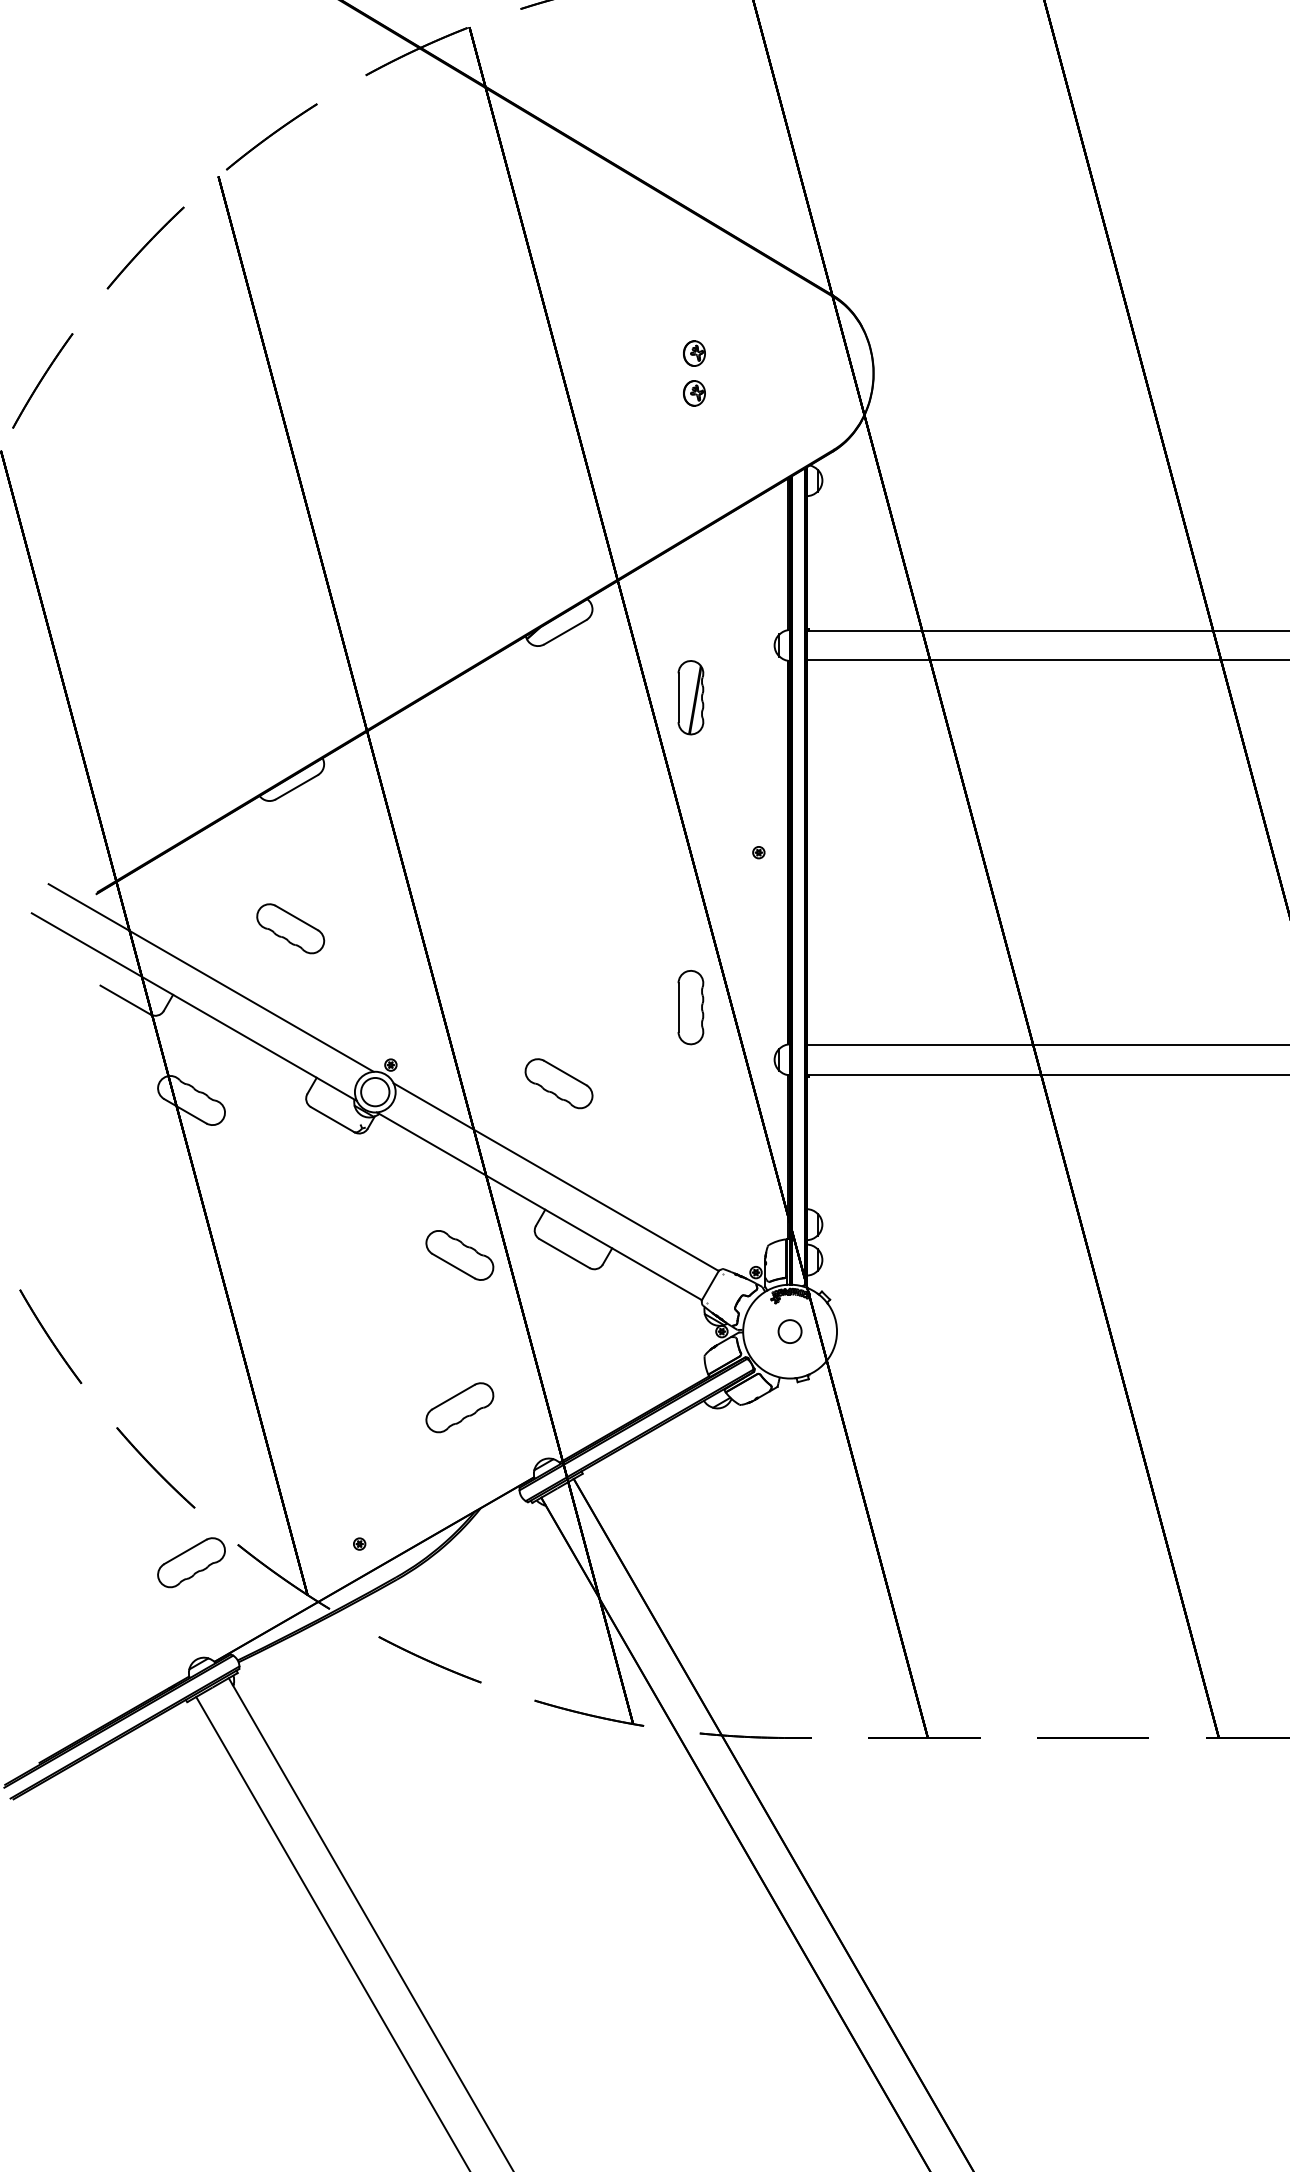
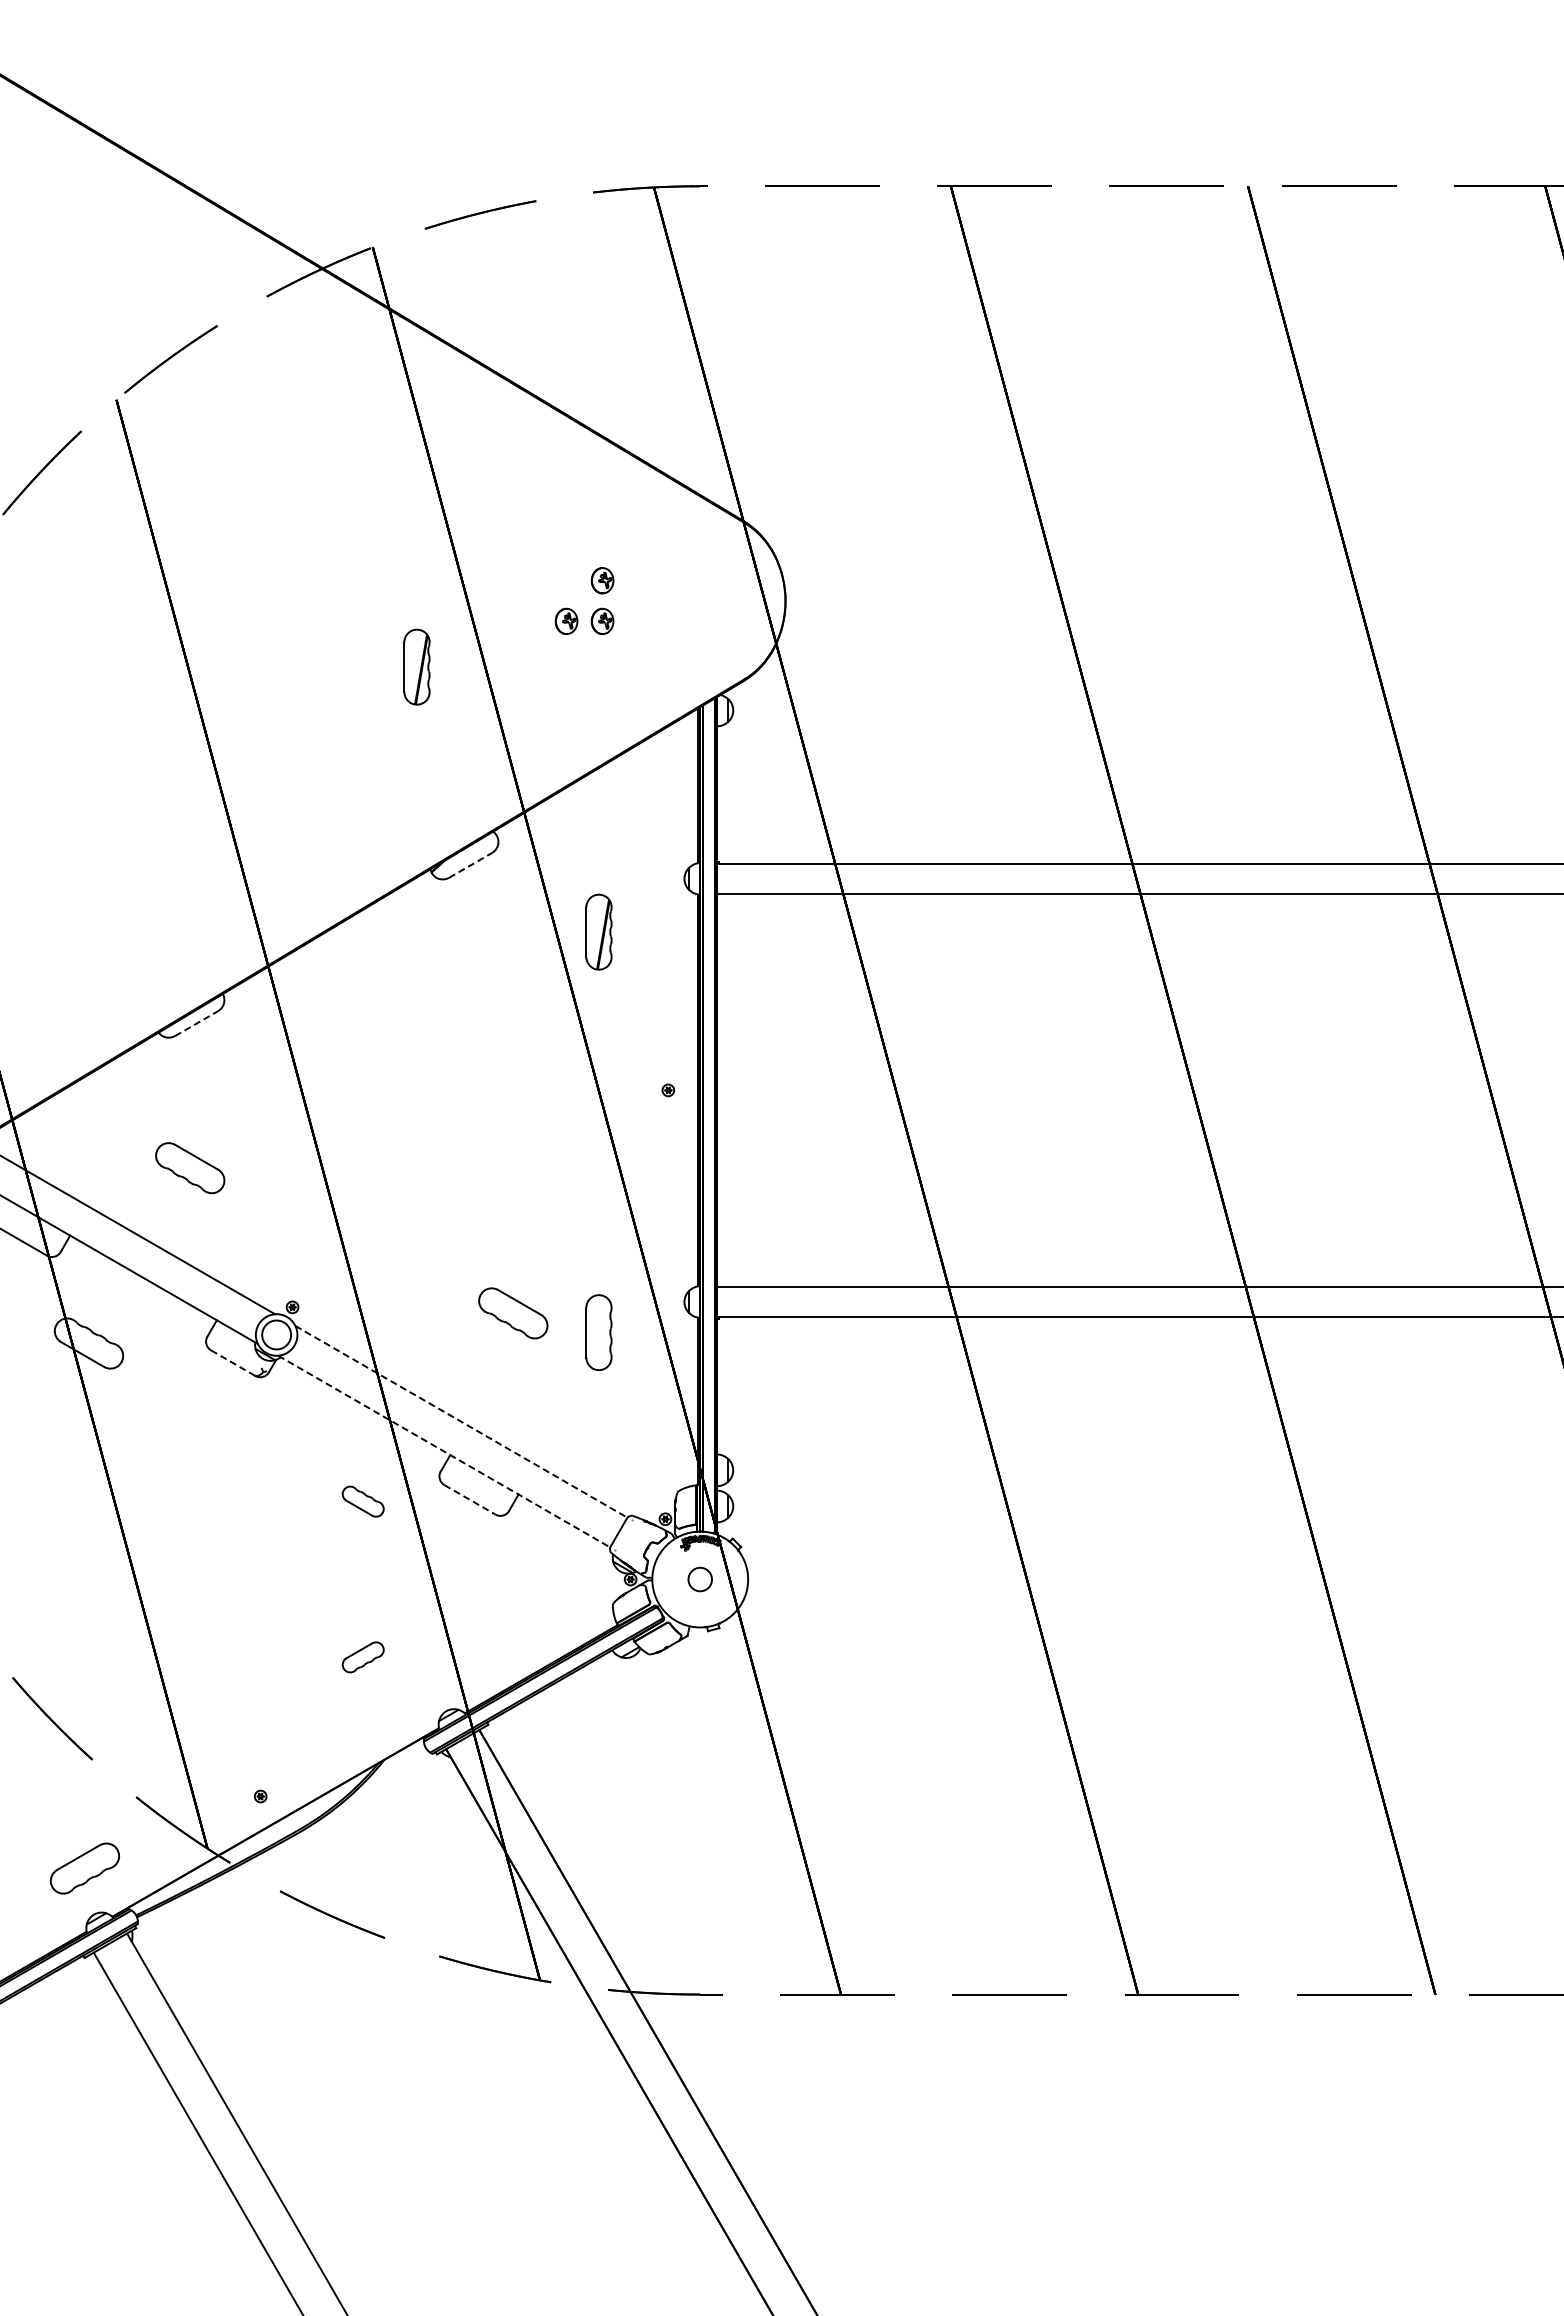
part: (659, 392) -> (566, 620), added
part: (512, 437) -> (416, 666), added
line: (565, 632) -> (470, 865), solid -> dashed
line: (296, 787) -> (196, 1023), solid -> dashed
part: (690, 1007) -> (598, 1332), moved
part: (559, 1083) -> (513, 1313), moved
line: (333, 1120) -> (233, 1363), solid -> dashed
line: (556, 1176) -> (461, 1421), solid -> dashed
line: (539, 1206) -> (444, 1451), solid -> dashed
line: (565, 1254) -> (470, 1500), solid -> dashed
part: (460, 1255) -> (363, 1501), size x0.6
part: (460, 1407) -> (363, 1657), size x0.6
part: (191, 1562) -> (84, 1868), moved

